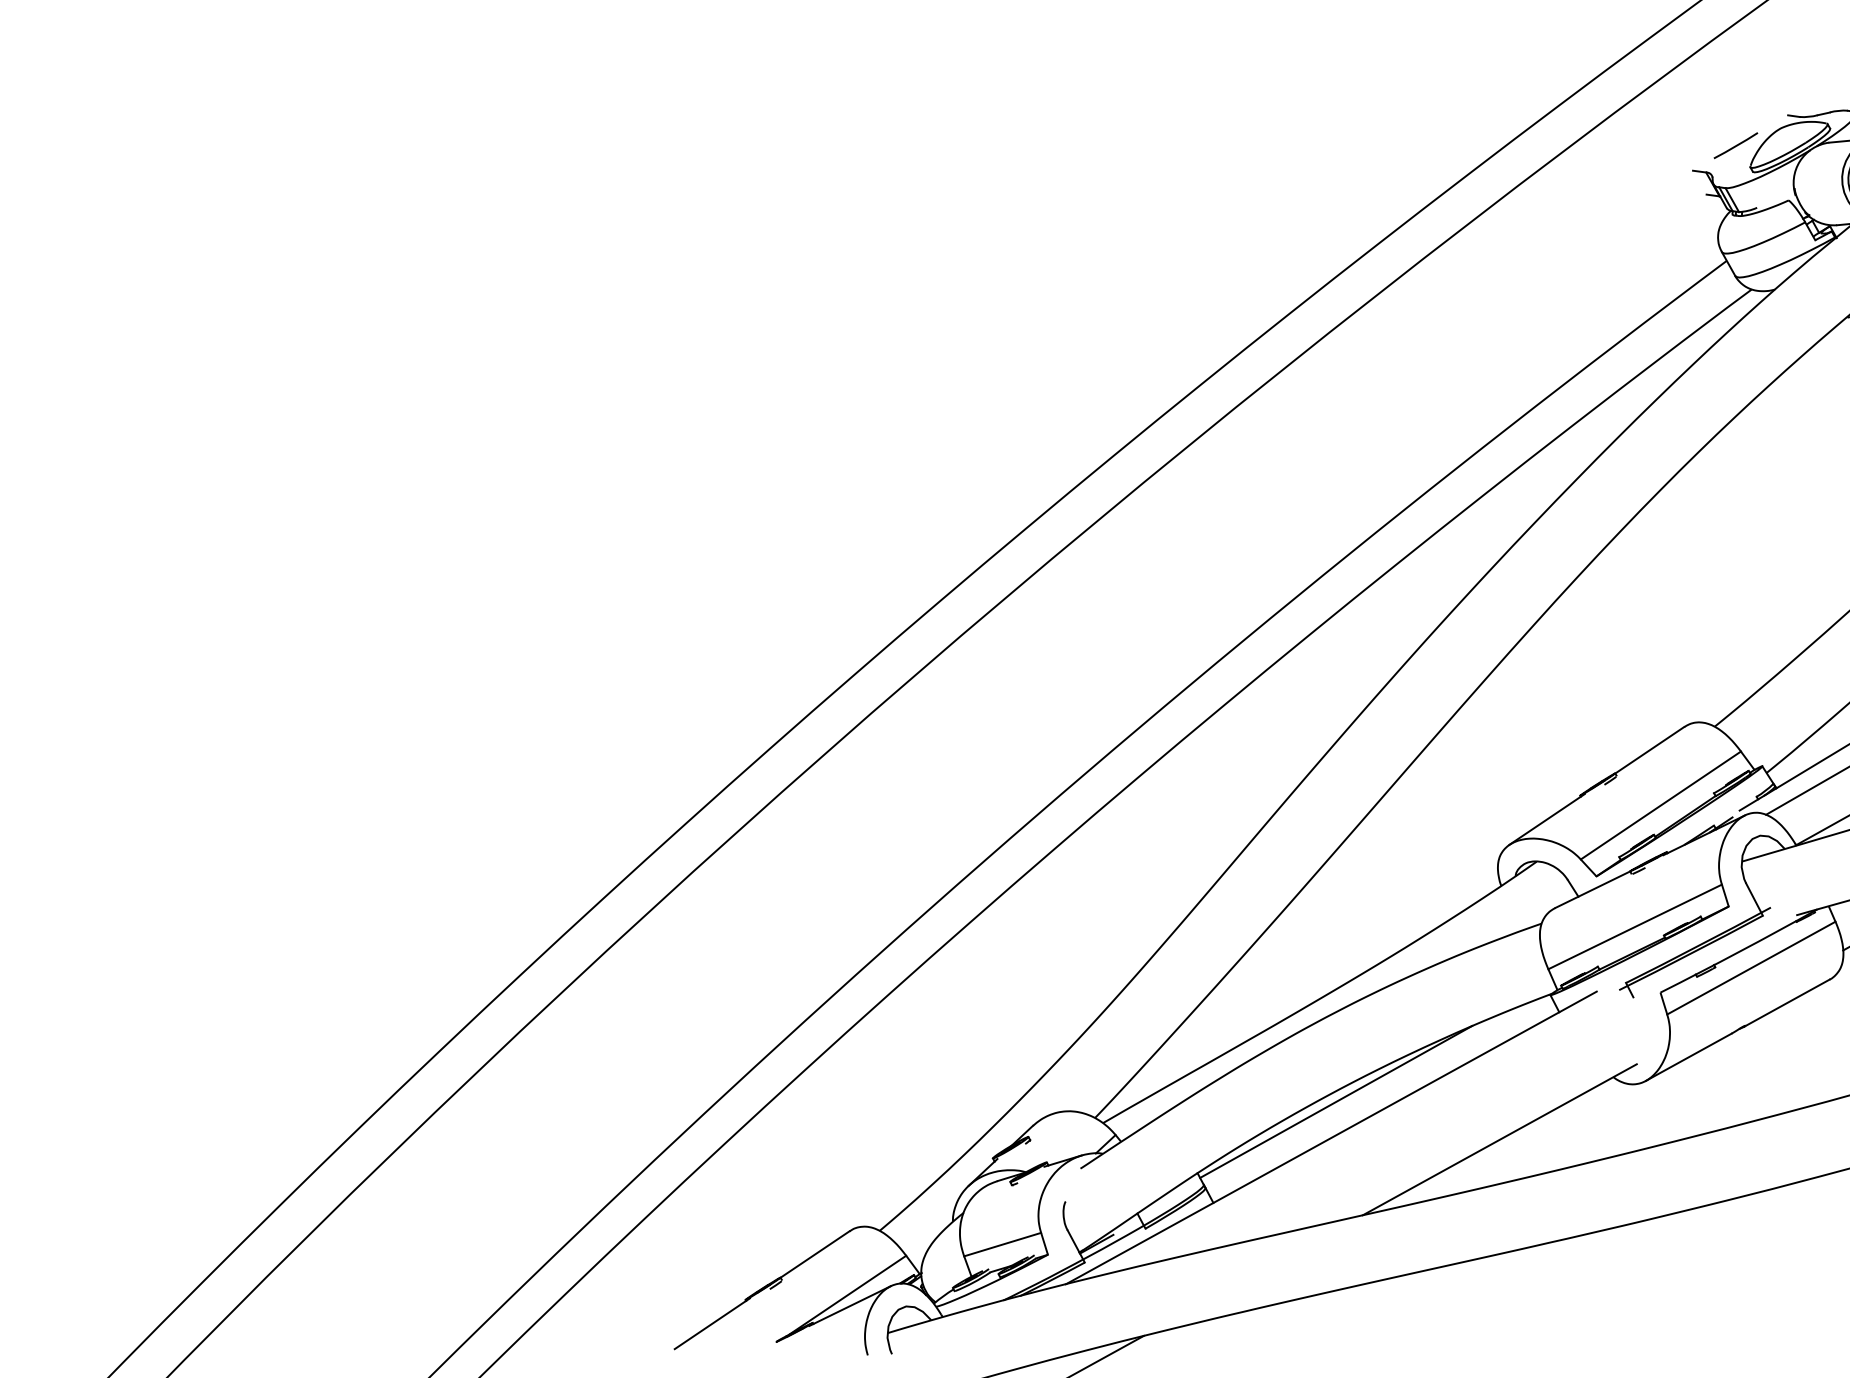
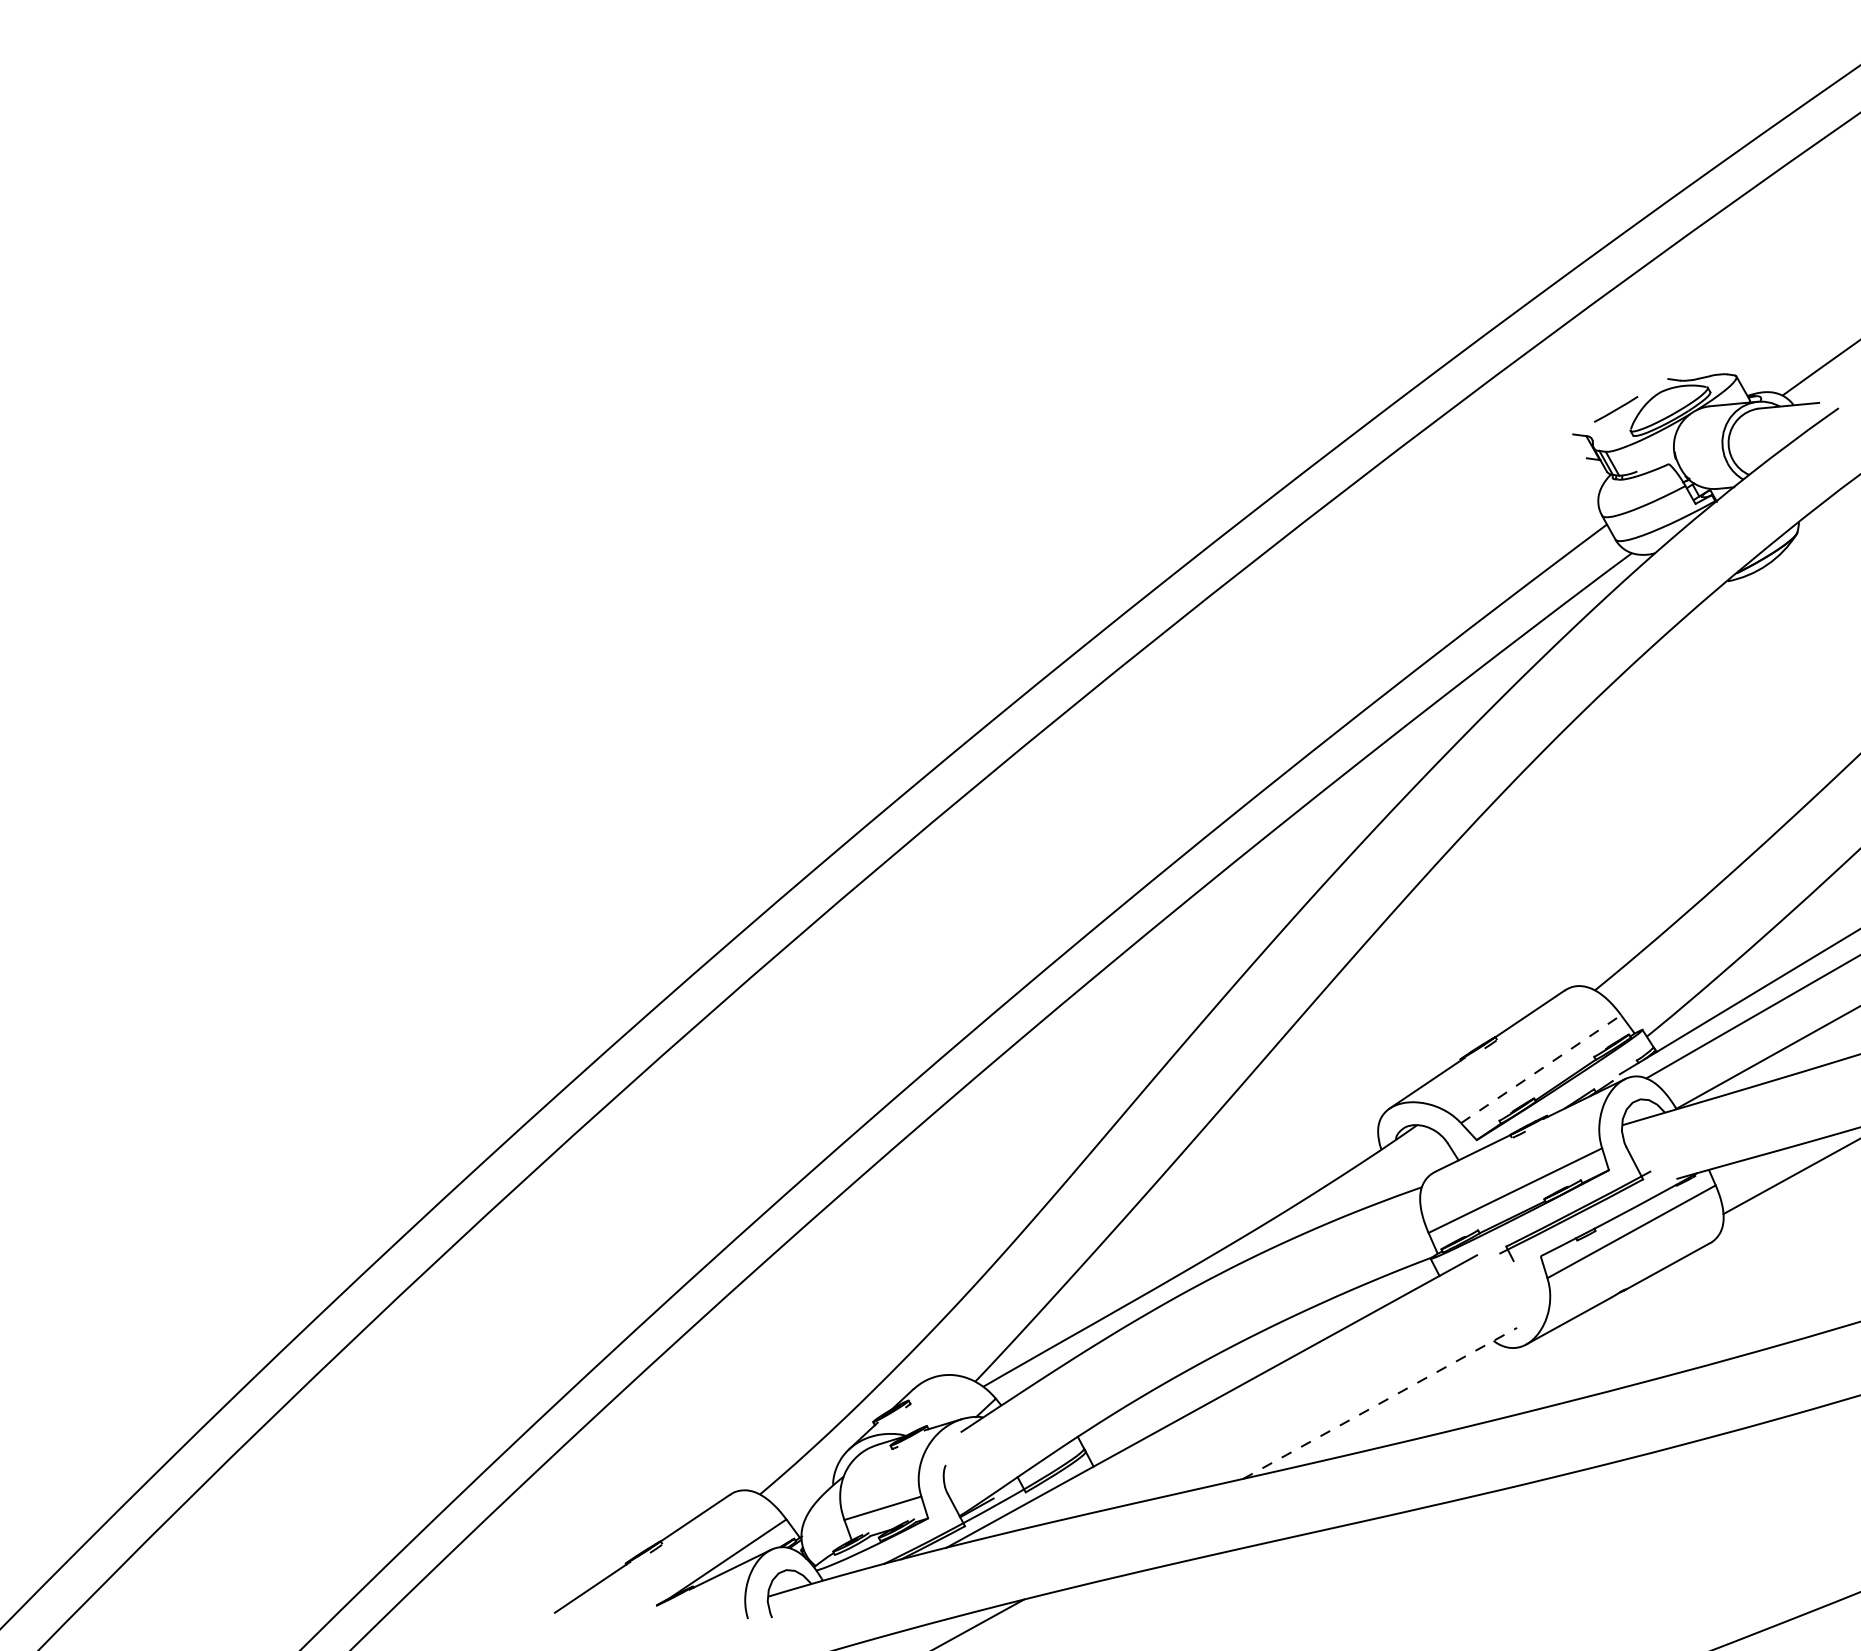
line: (1661, 805) -> (1541, 1069), solid -> dashed
line: (1336, 1101) -> (1216, 1365), removed
line: (1500, 1139) -> (1380, 1403), solid -> dashed

